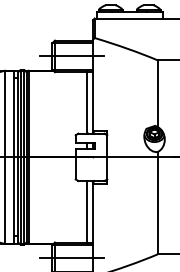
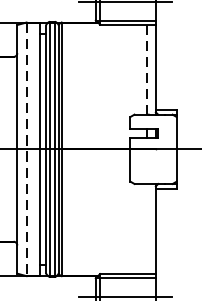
line: (86, 102) -> (146, 69), solid -> dashed
line: (4, 157) -> (26, 149), solid -> dashed
line: (86, 211) -> (146, 228), removed

